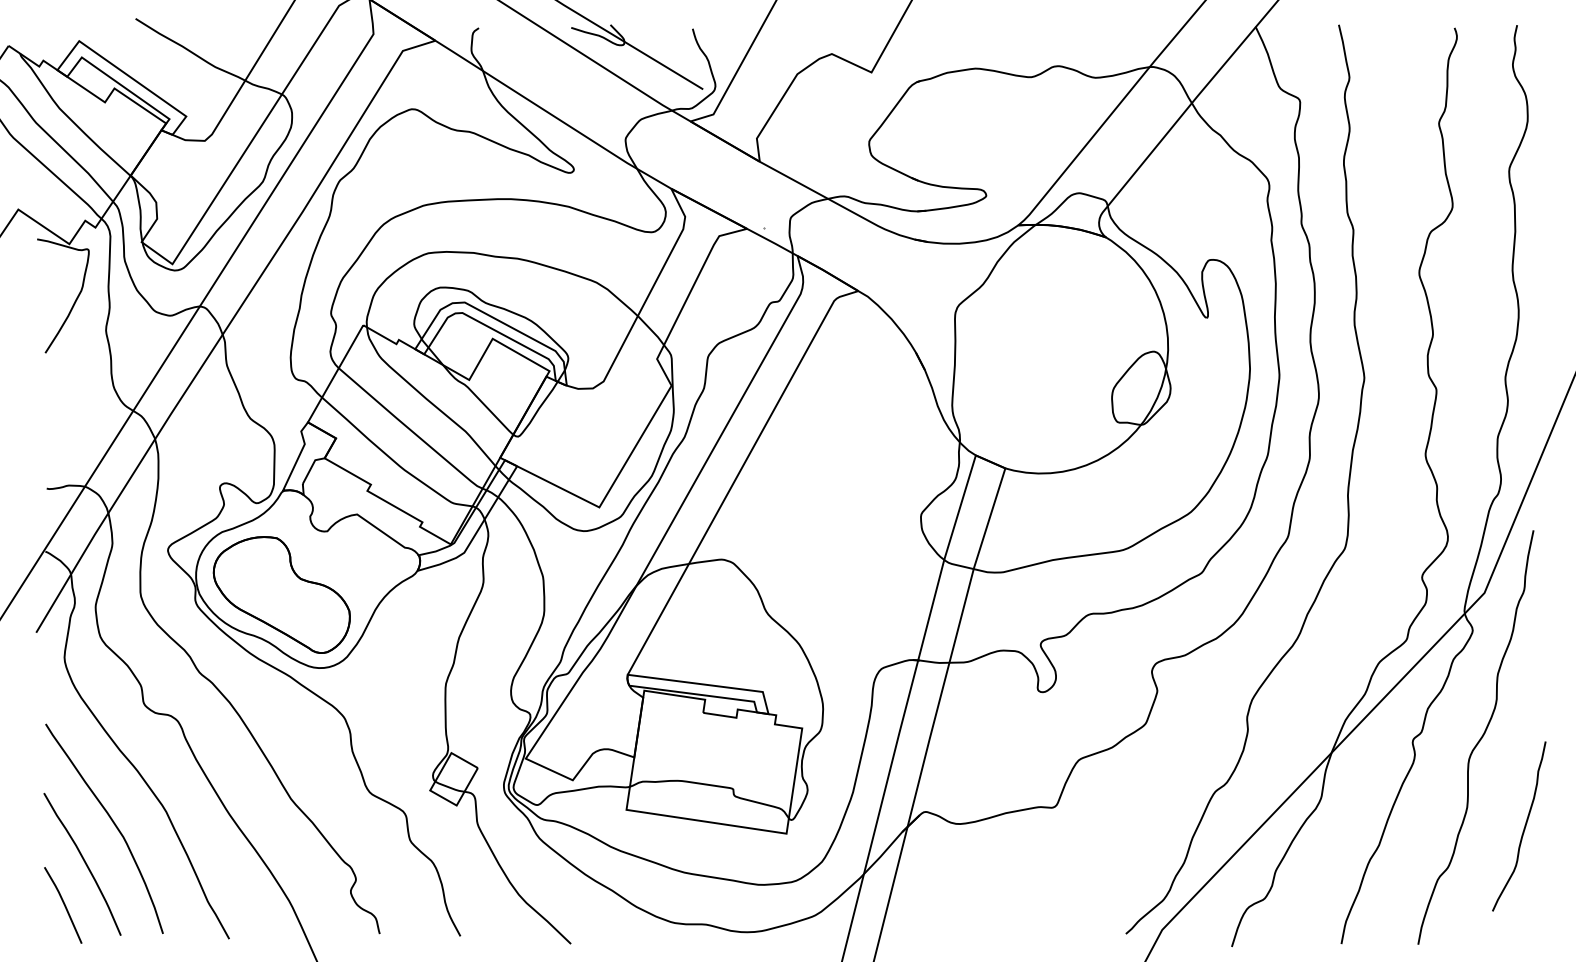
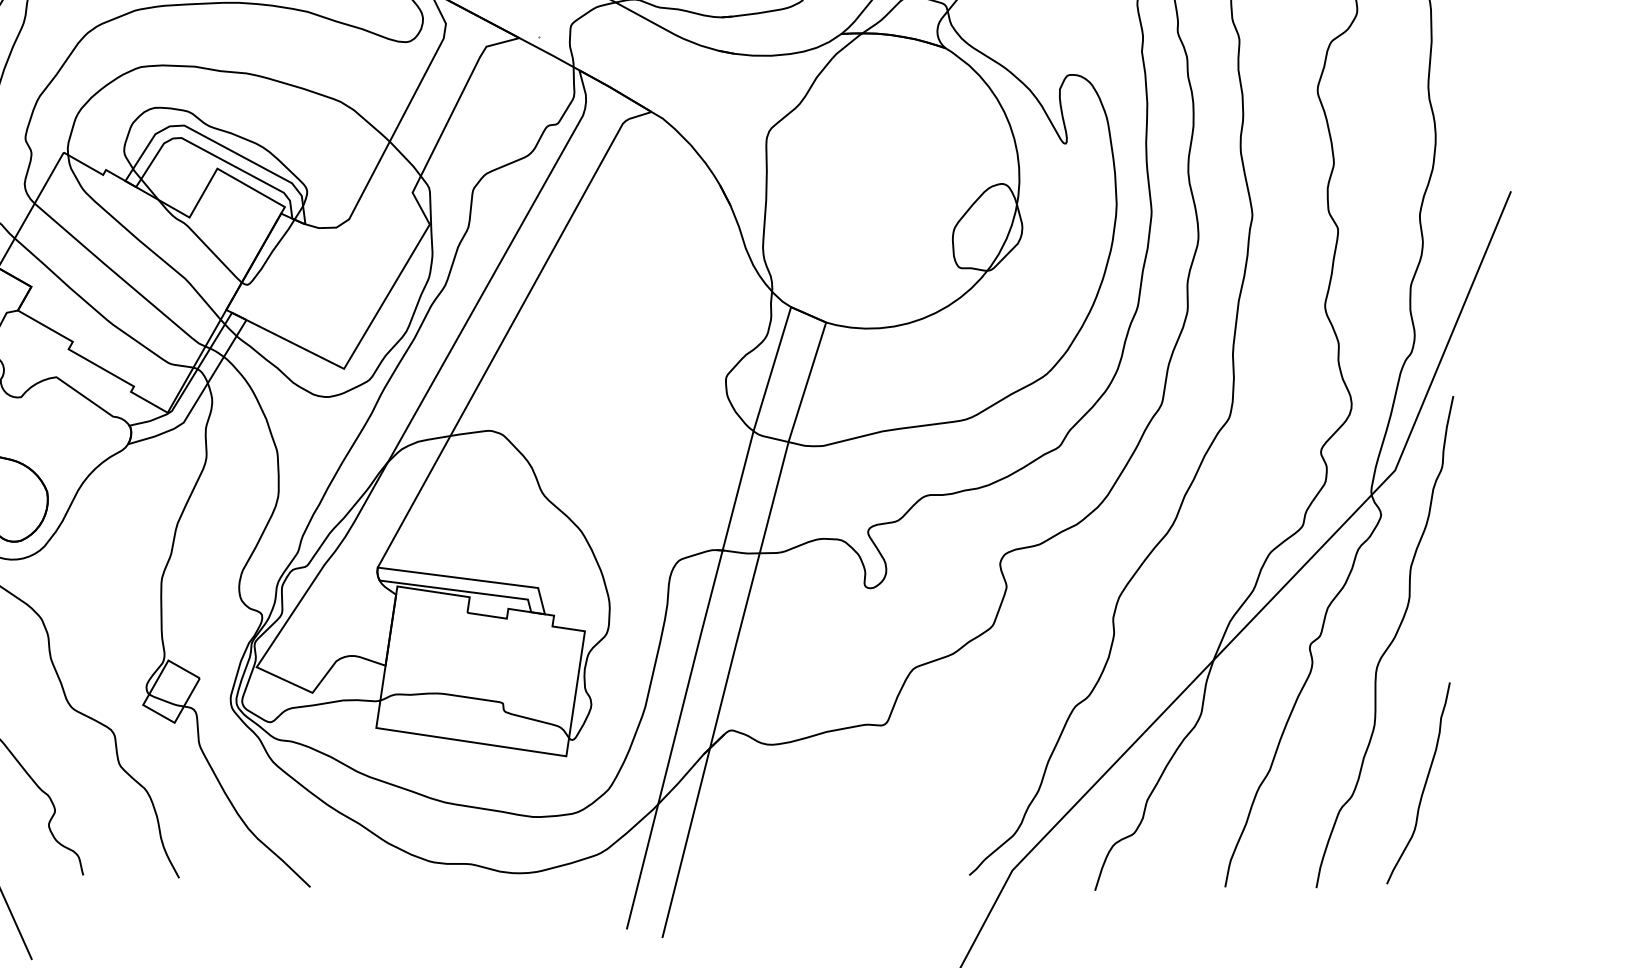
curve: (1523, 828) -> (1423, 785), moved

